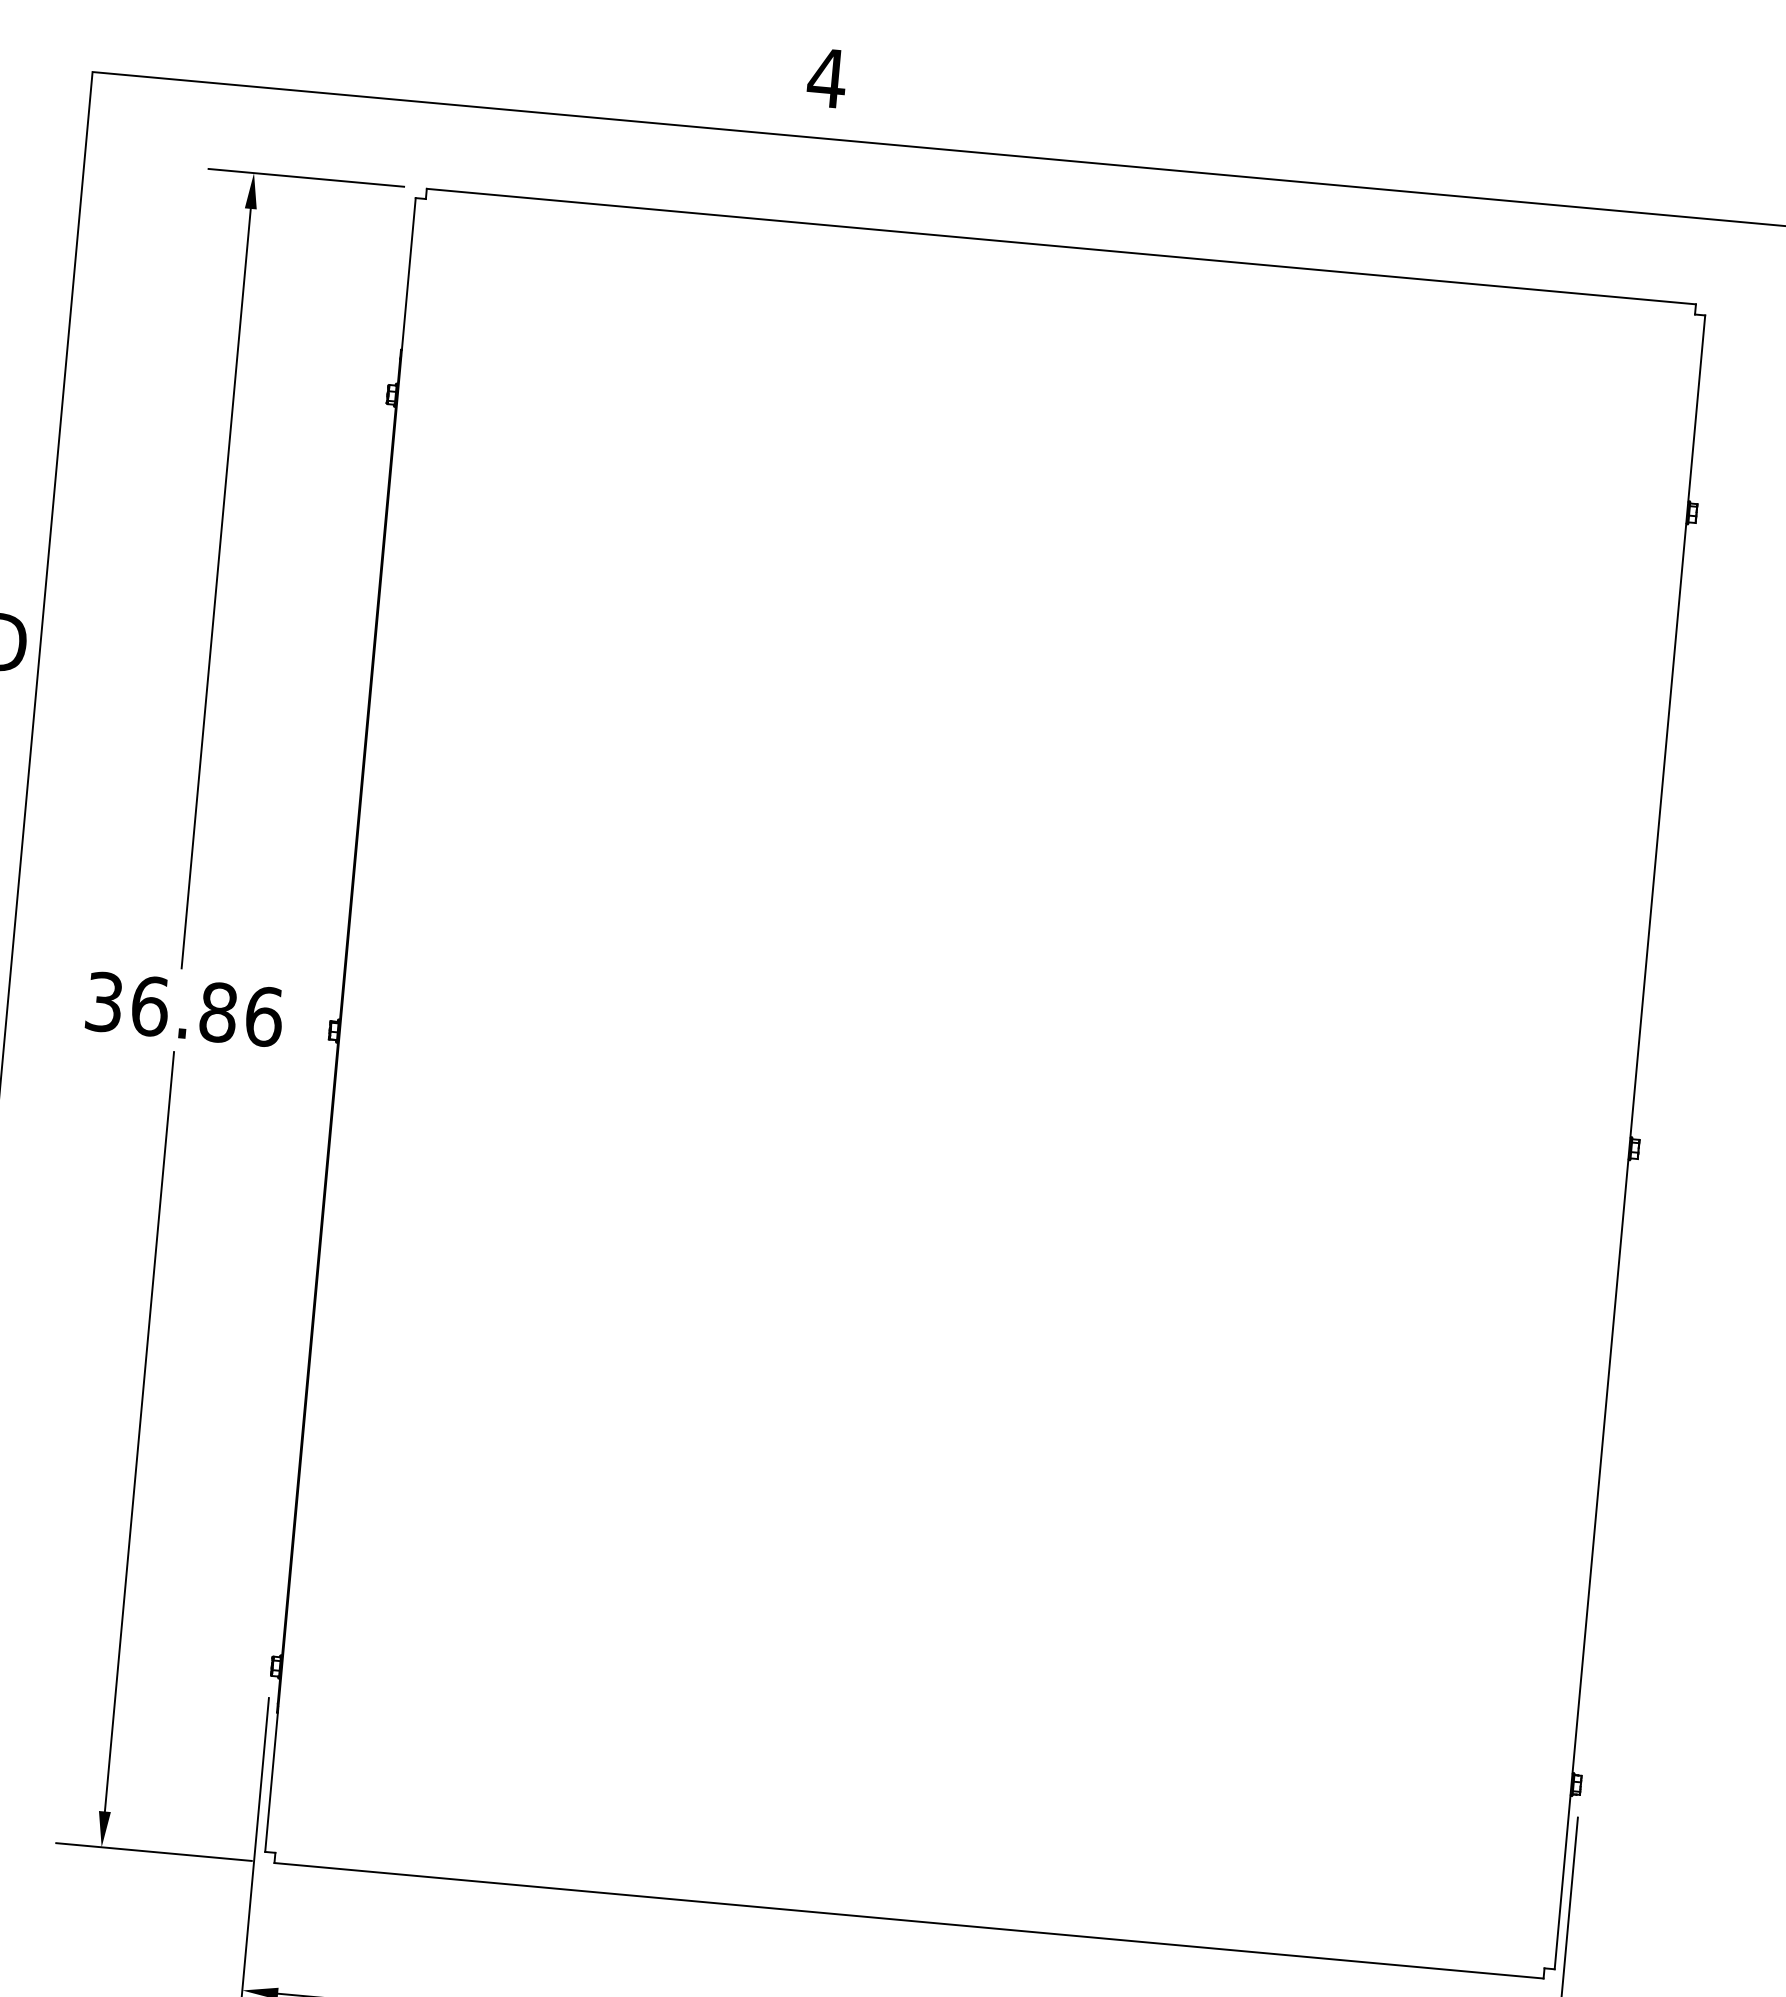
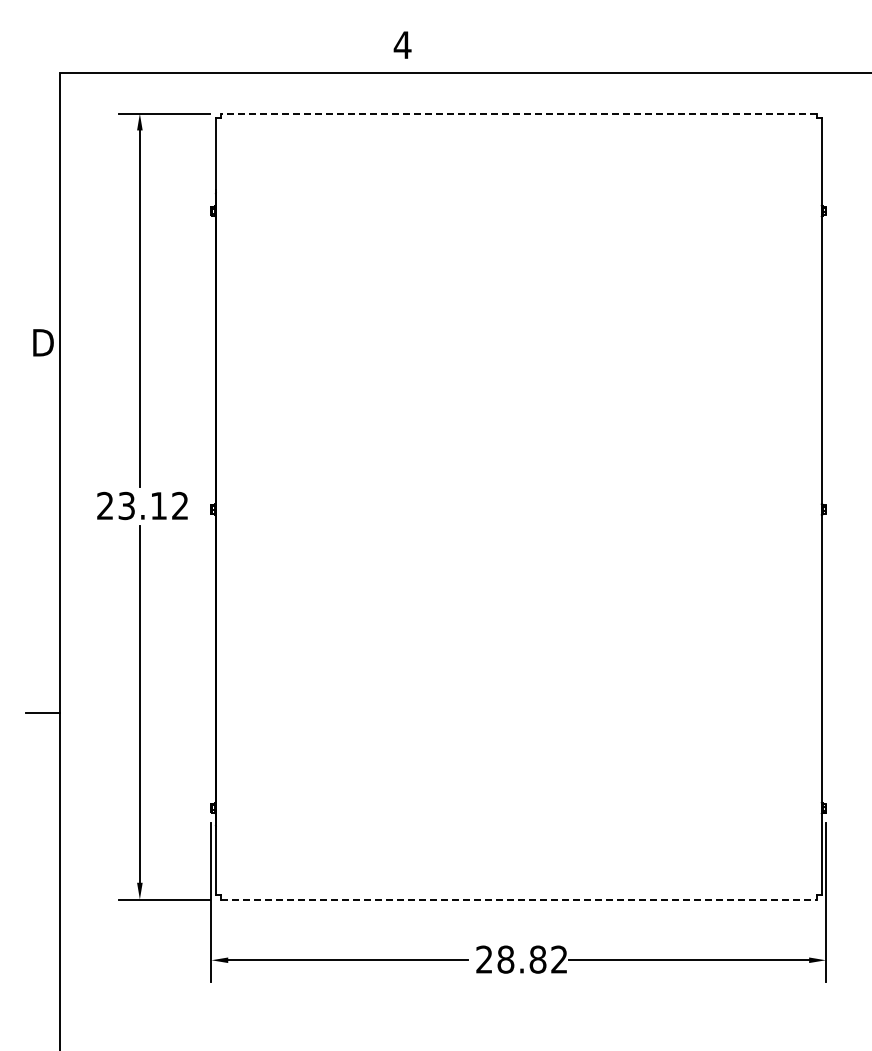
line: (1060, 246) -> (518, 113), solid -> dashed
text: (183, 1008) -> (142, 505), 36.86 -> 23.12
line: (908, 1920) -> (518, 899), solid -> dashed

